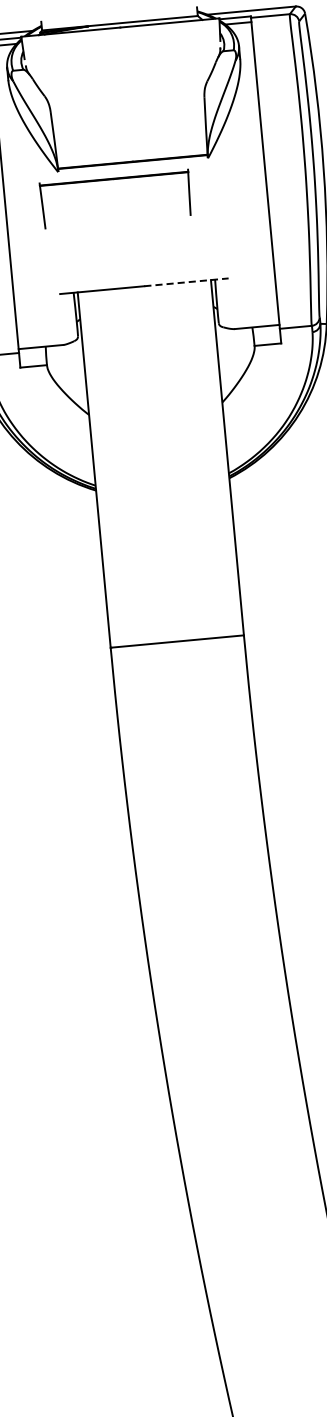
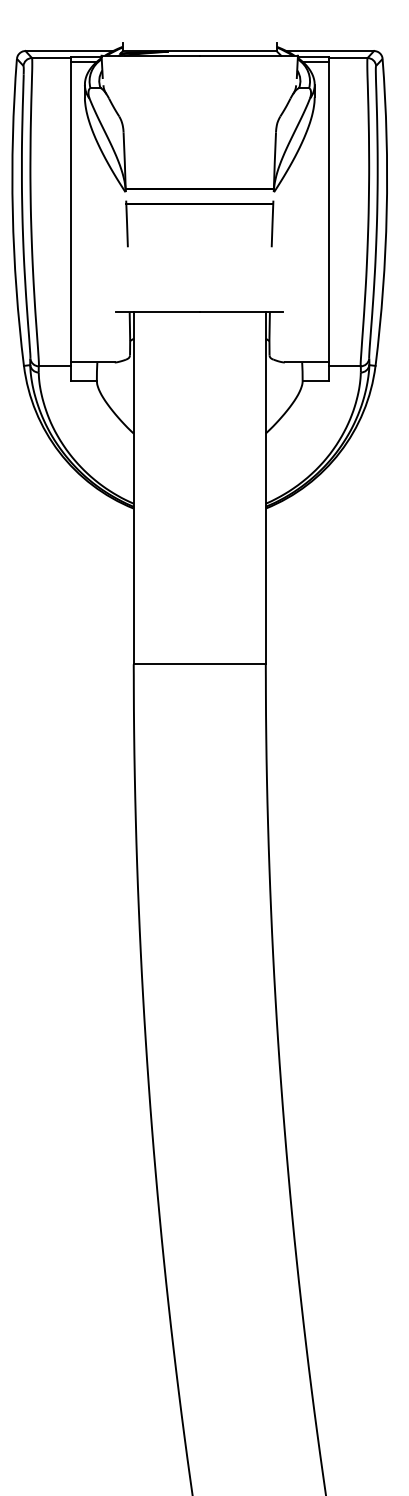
part: (113, 179) -> (199, 204), moved
line: (186, 282) -> (241, 312), dashed -> solid

